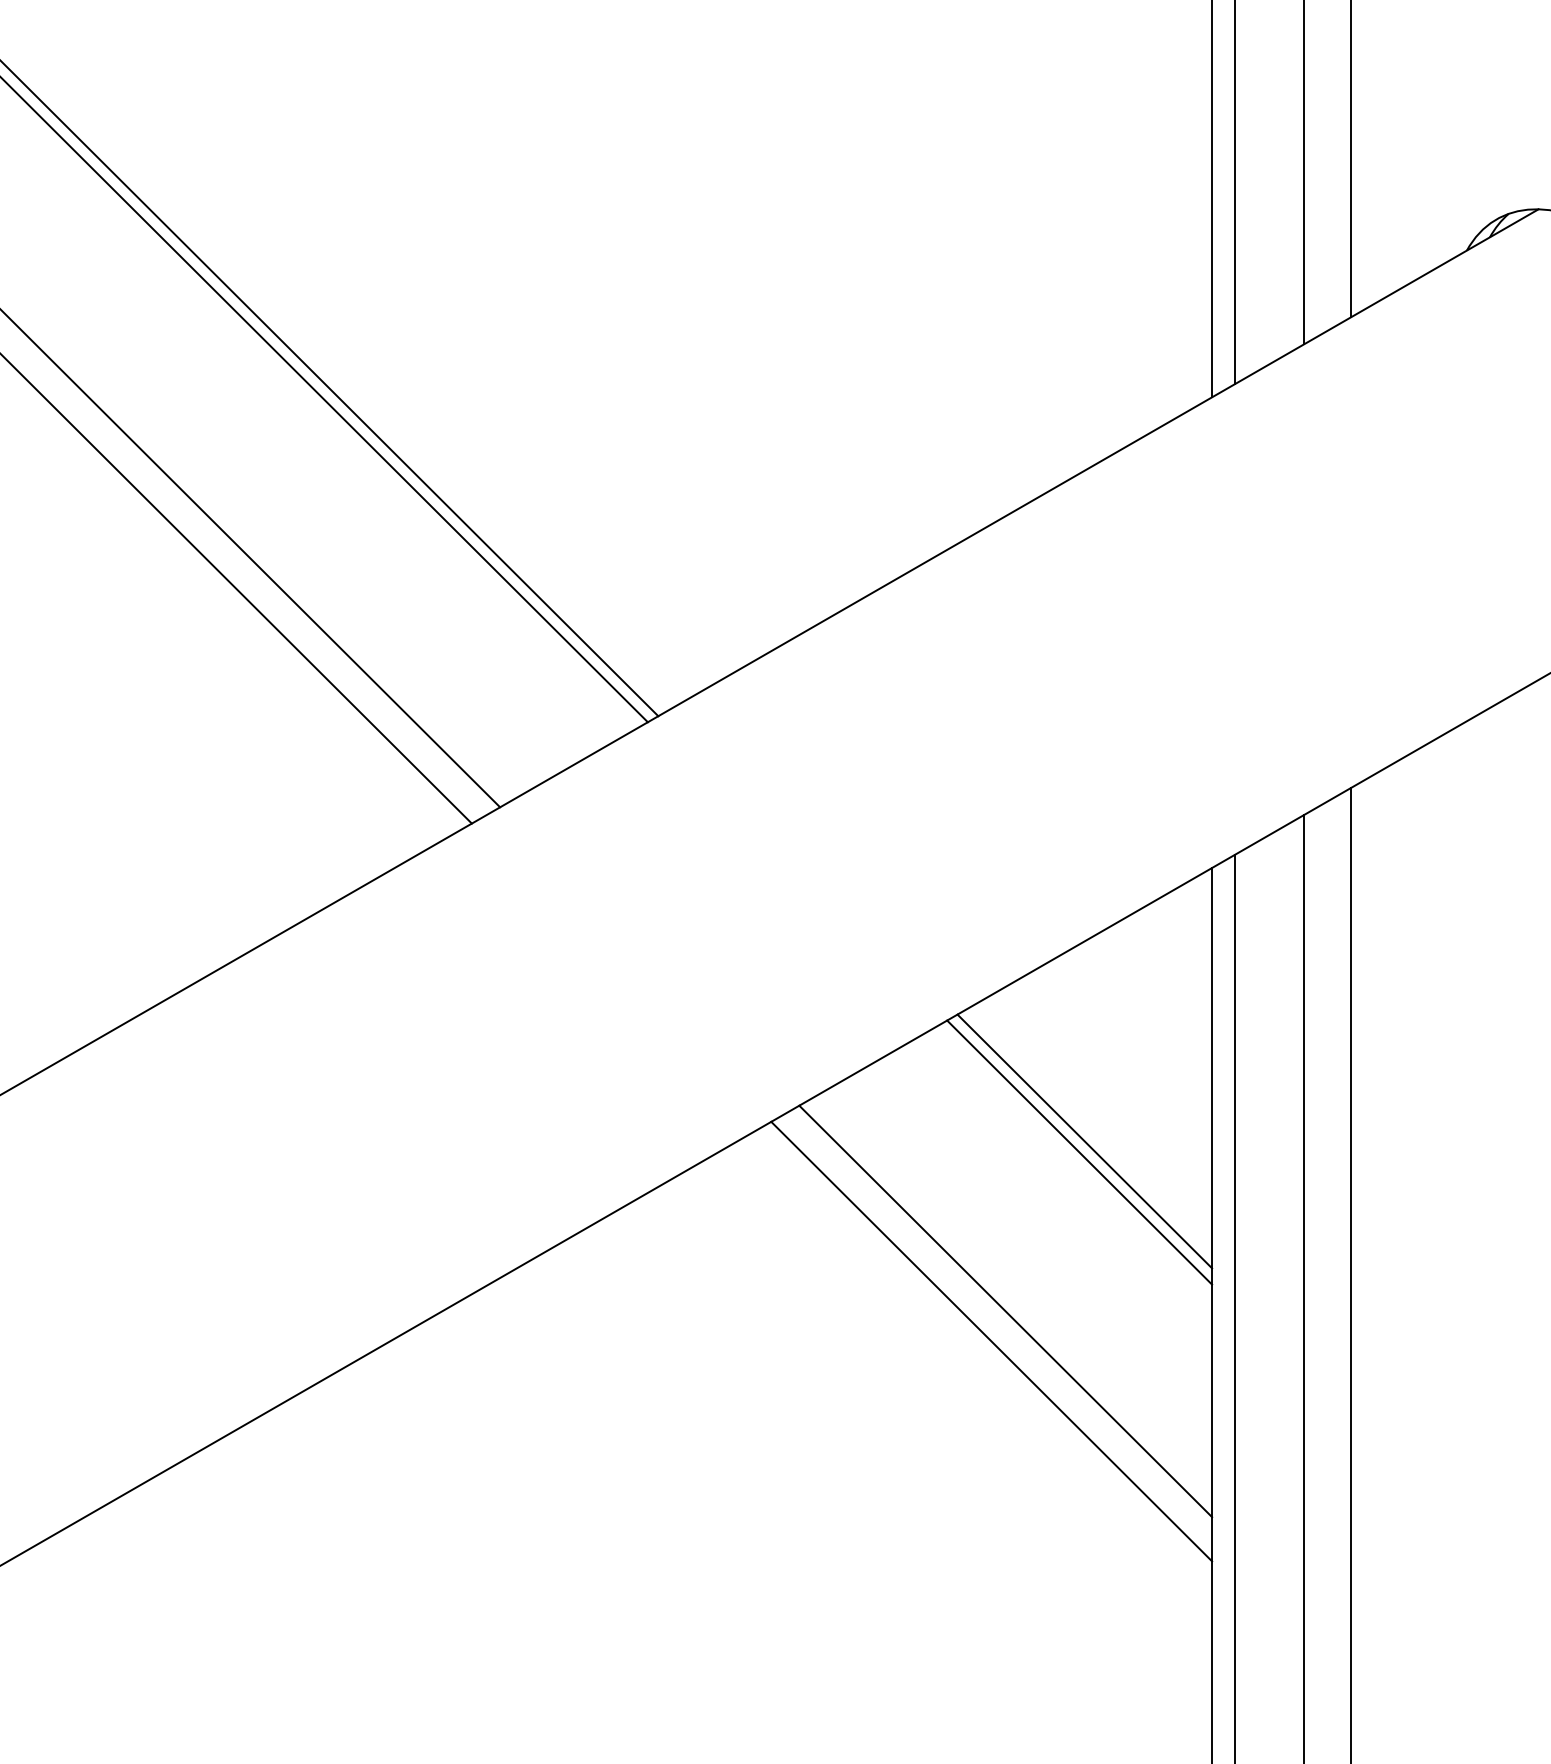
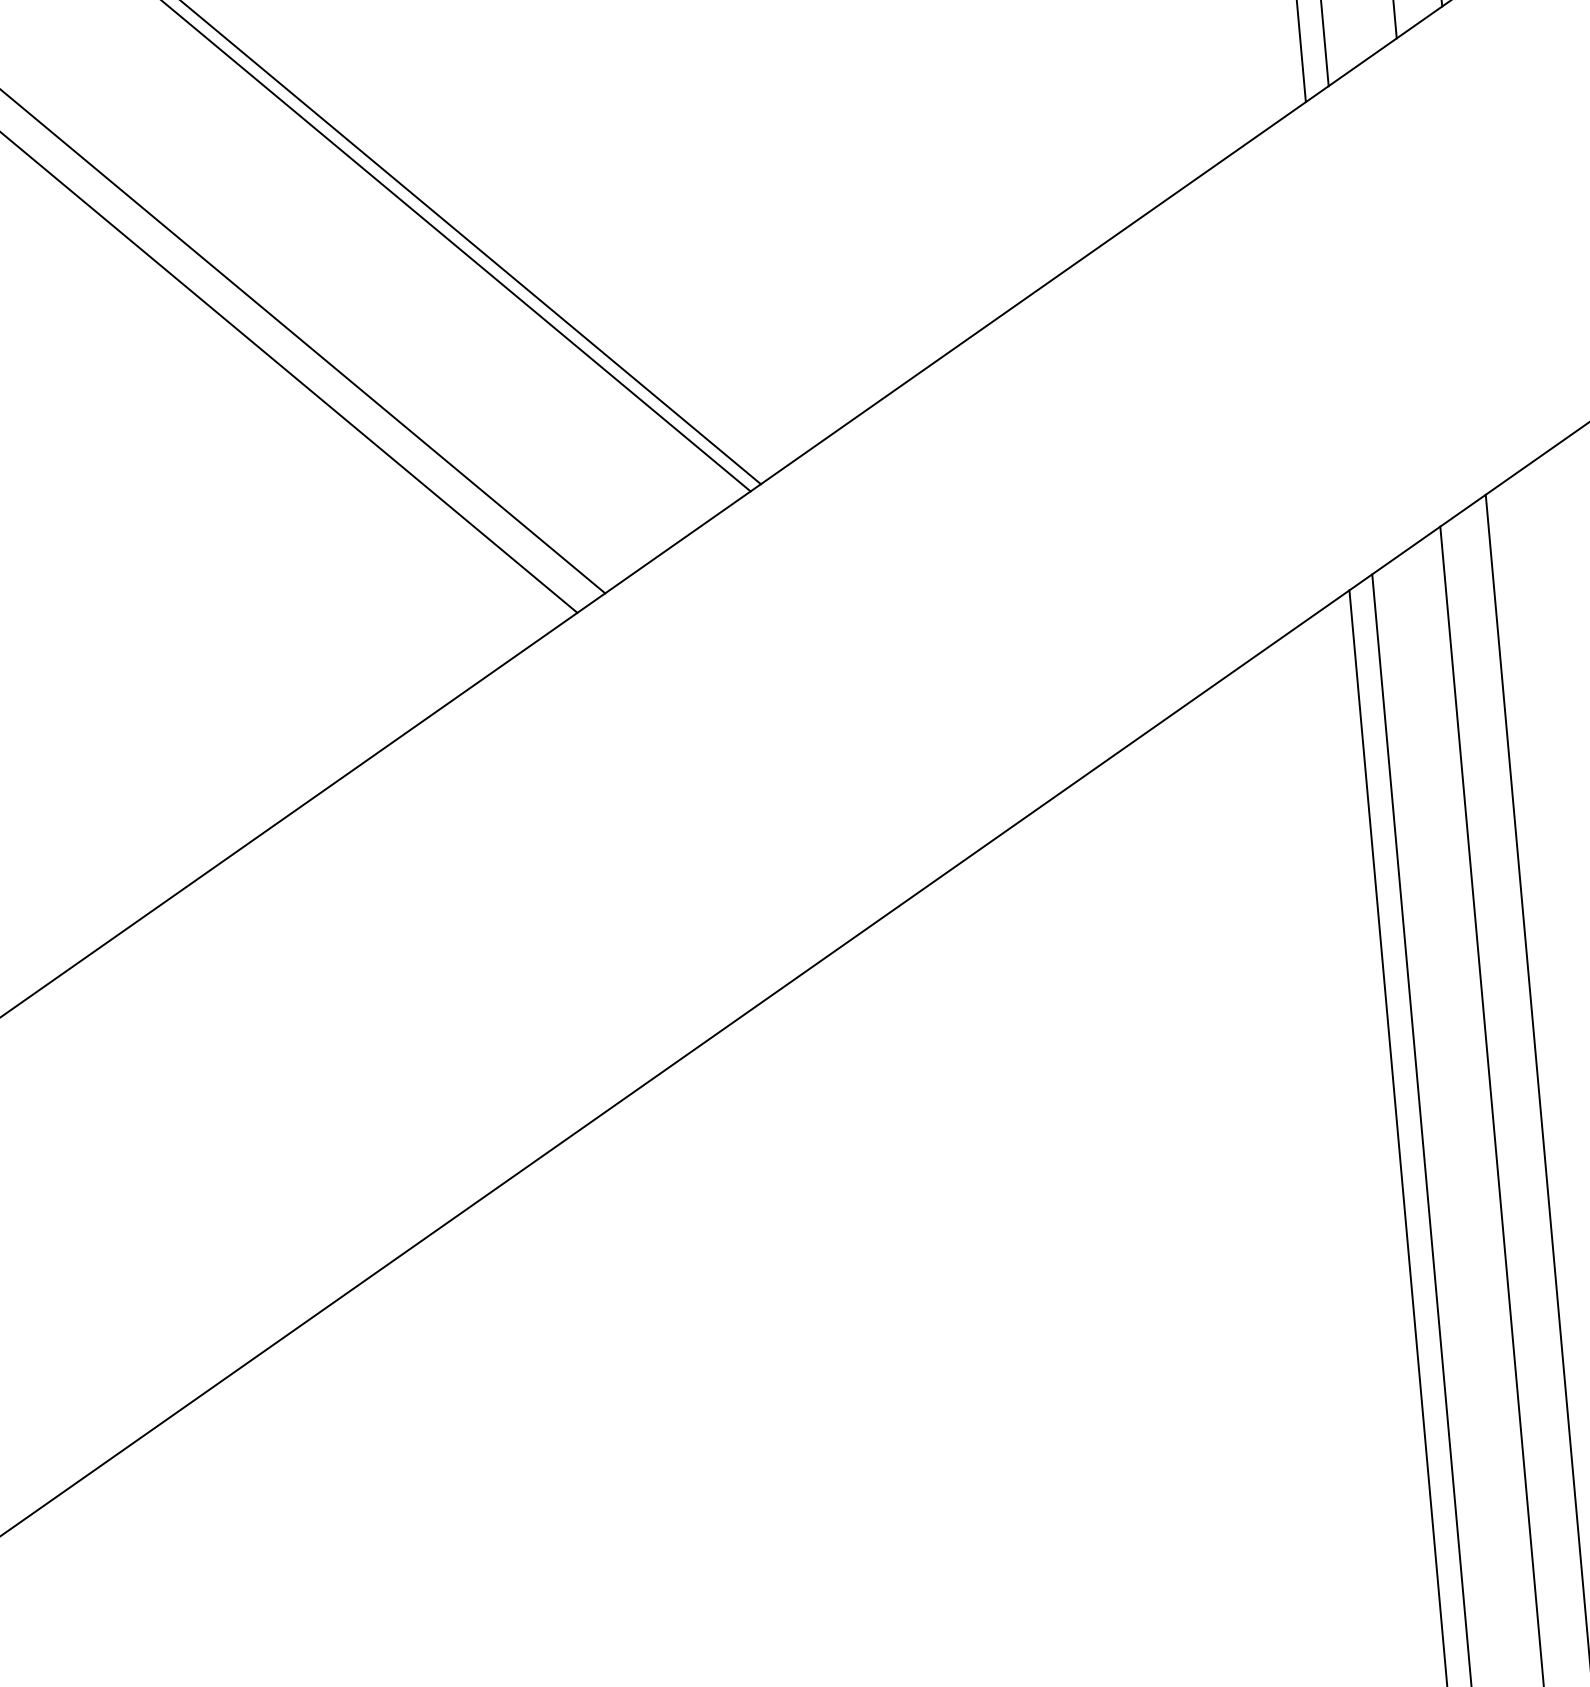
line: (1084, 1141) -> (1242, 885), removed
line: (1079, 1152) -> (1238, 897), removed
line: (1005, 1311) -> (1176, 1069), removed
line: (991, 1341) -> (1164, 1102), removed

